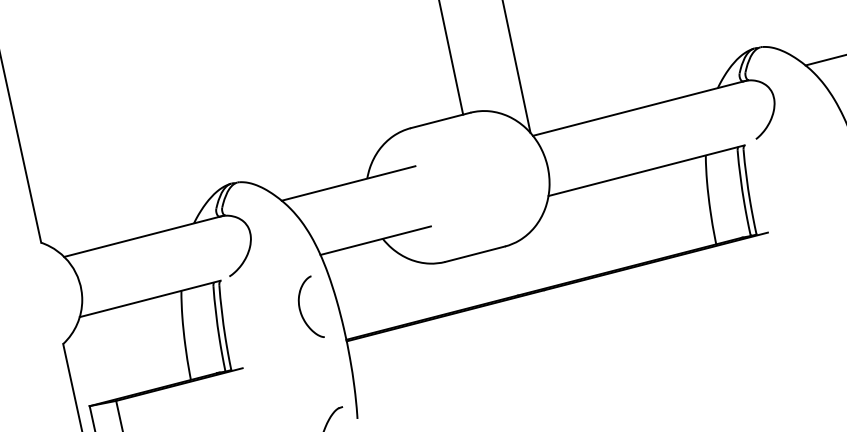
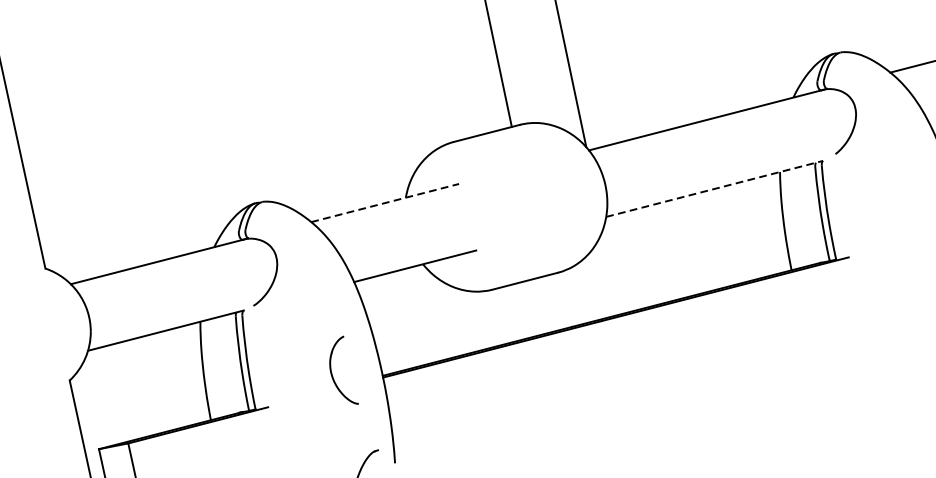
line: (647, 170) -> (715, 188), solid -> dashed
line: (349, 183) -> (386, 203), solid -> dashed
part: (301, 310) -> (333, 374), moved

